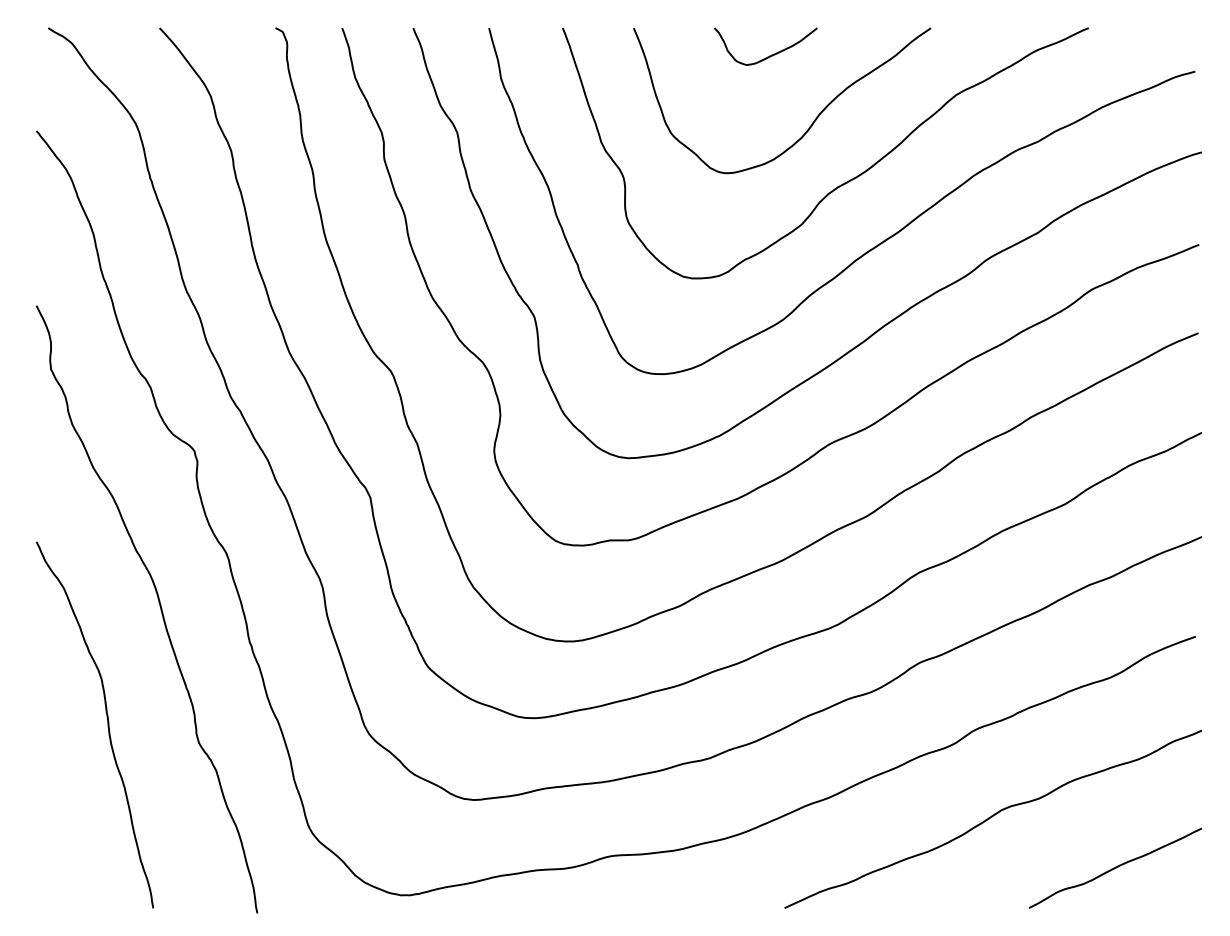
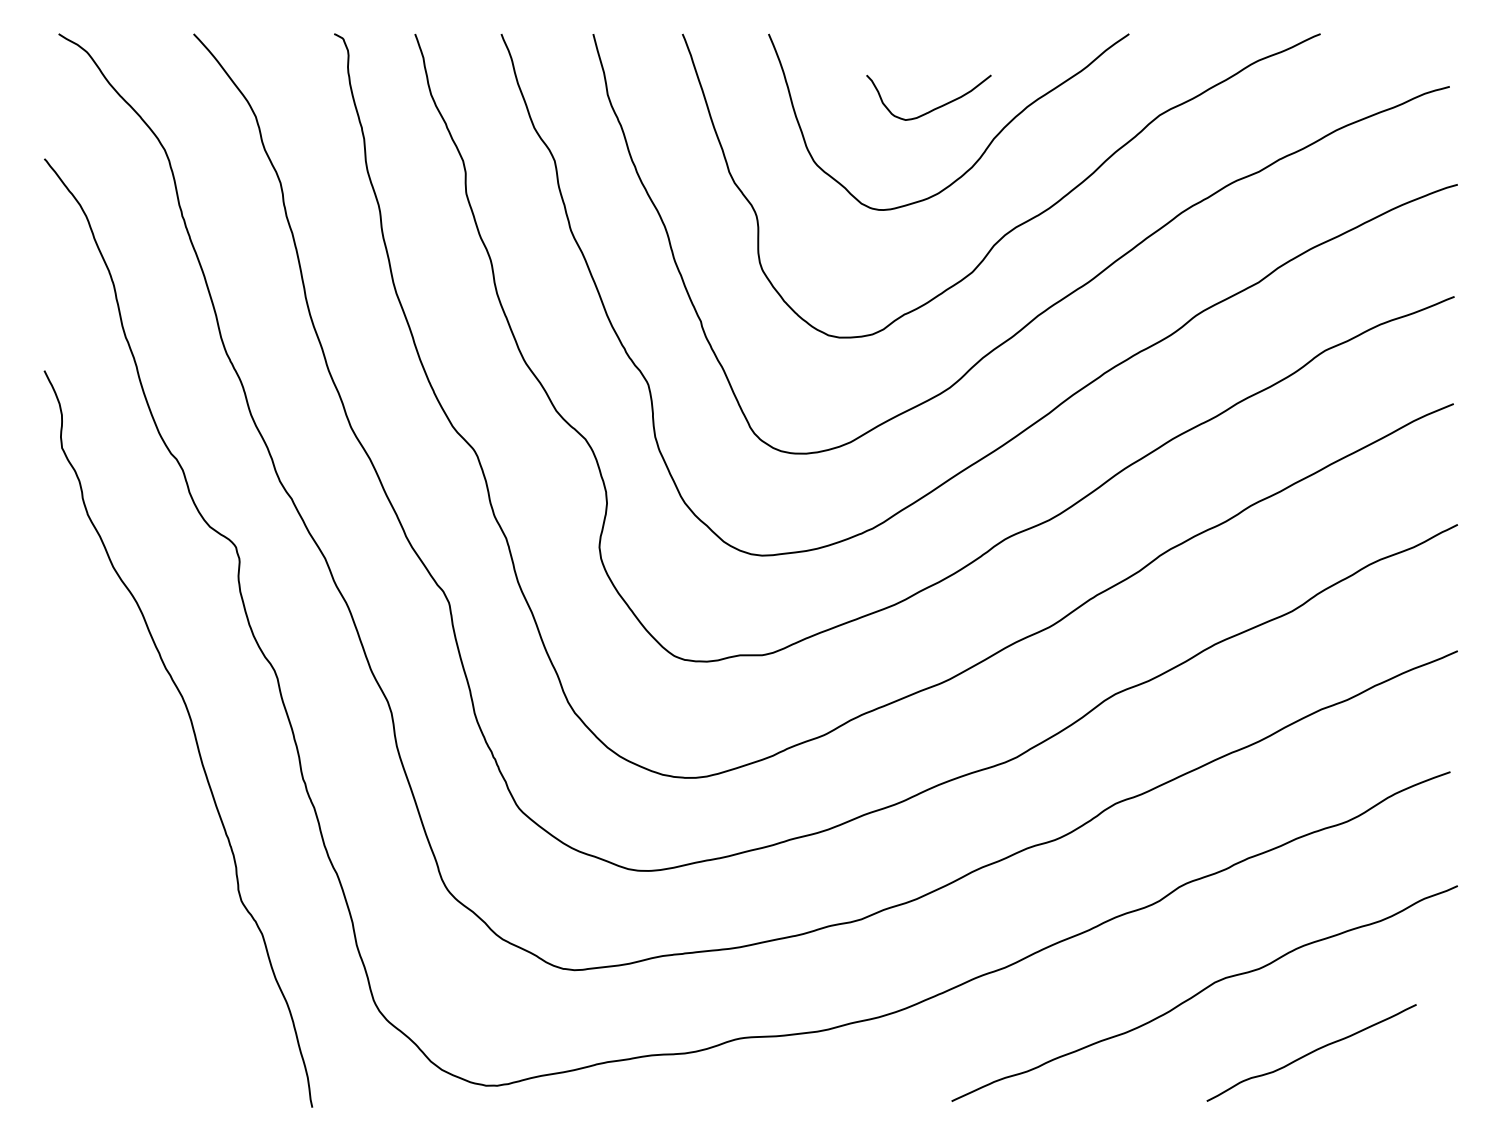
curve: (769, 55) -> (933, 108), moved
curve: (107, 724) -> (130, 878), removed
curve: (1115, 867) -> (1311, 1052), moved

